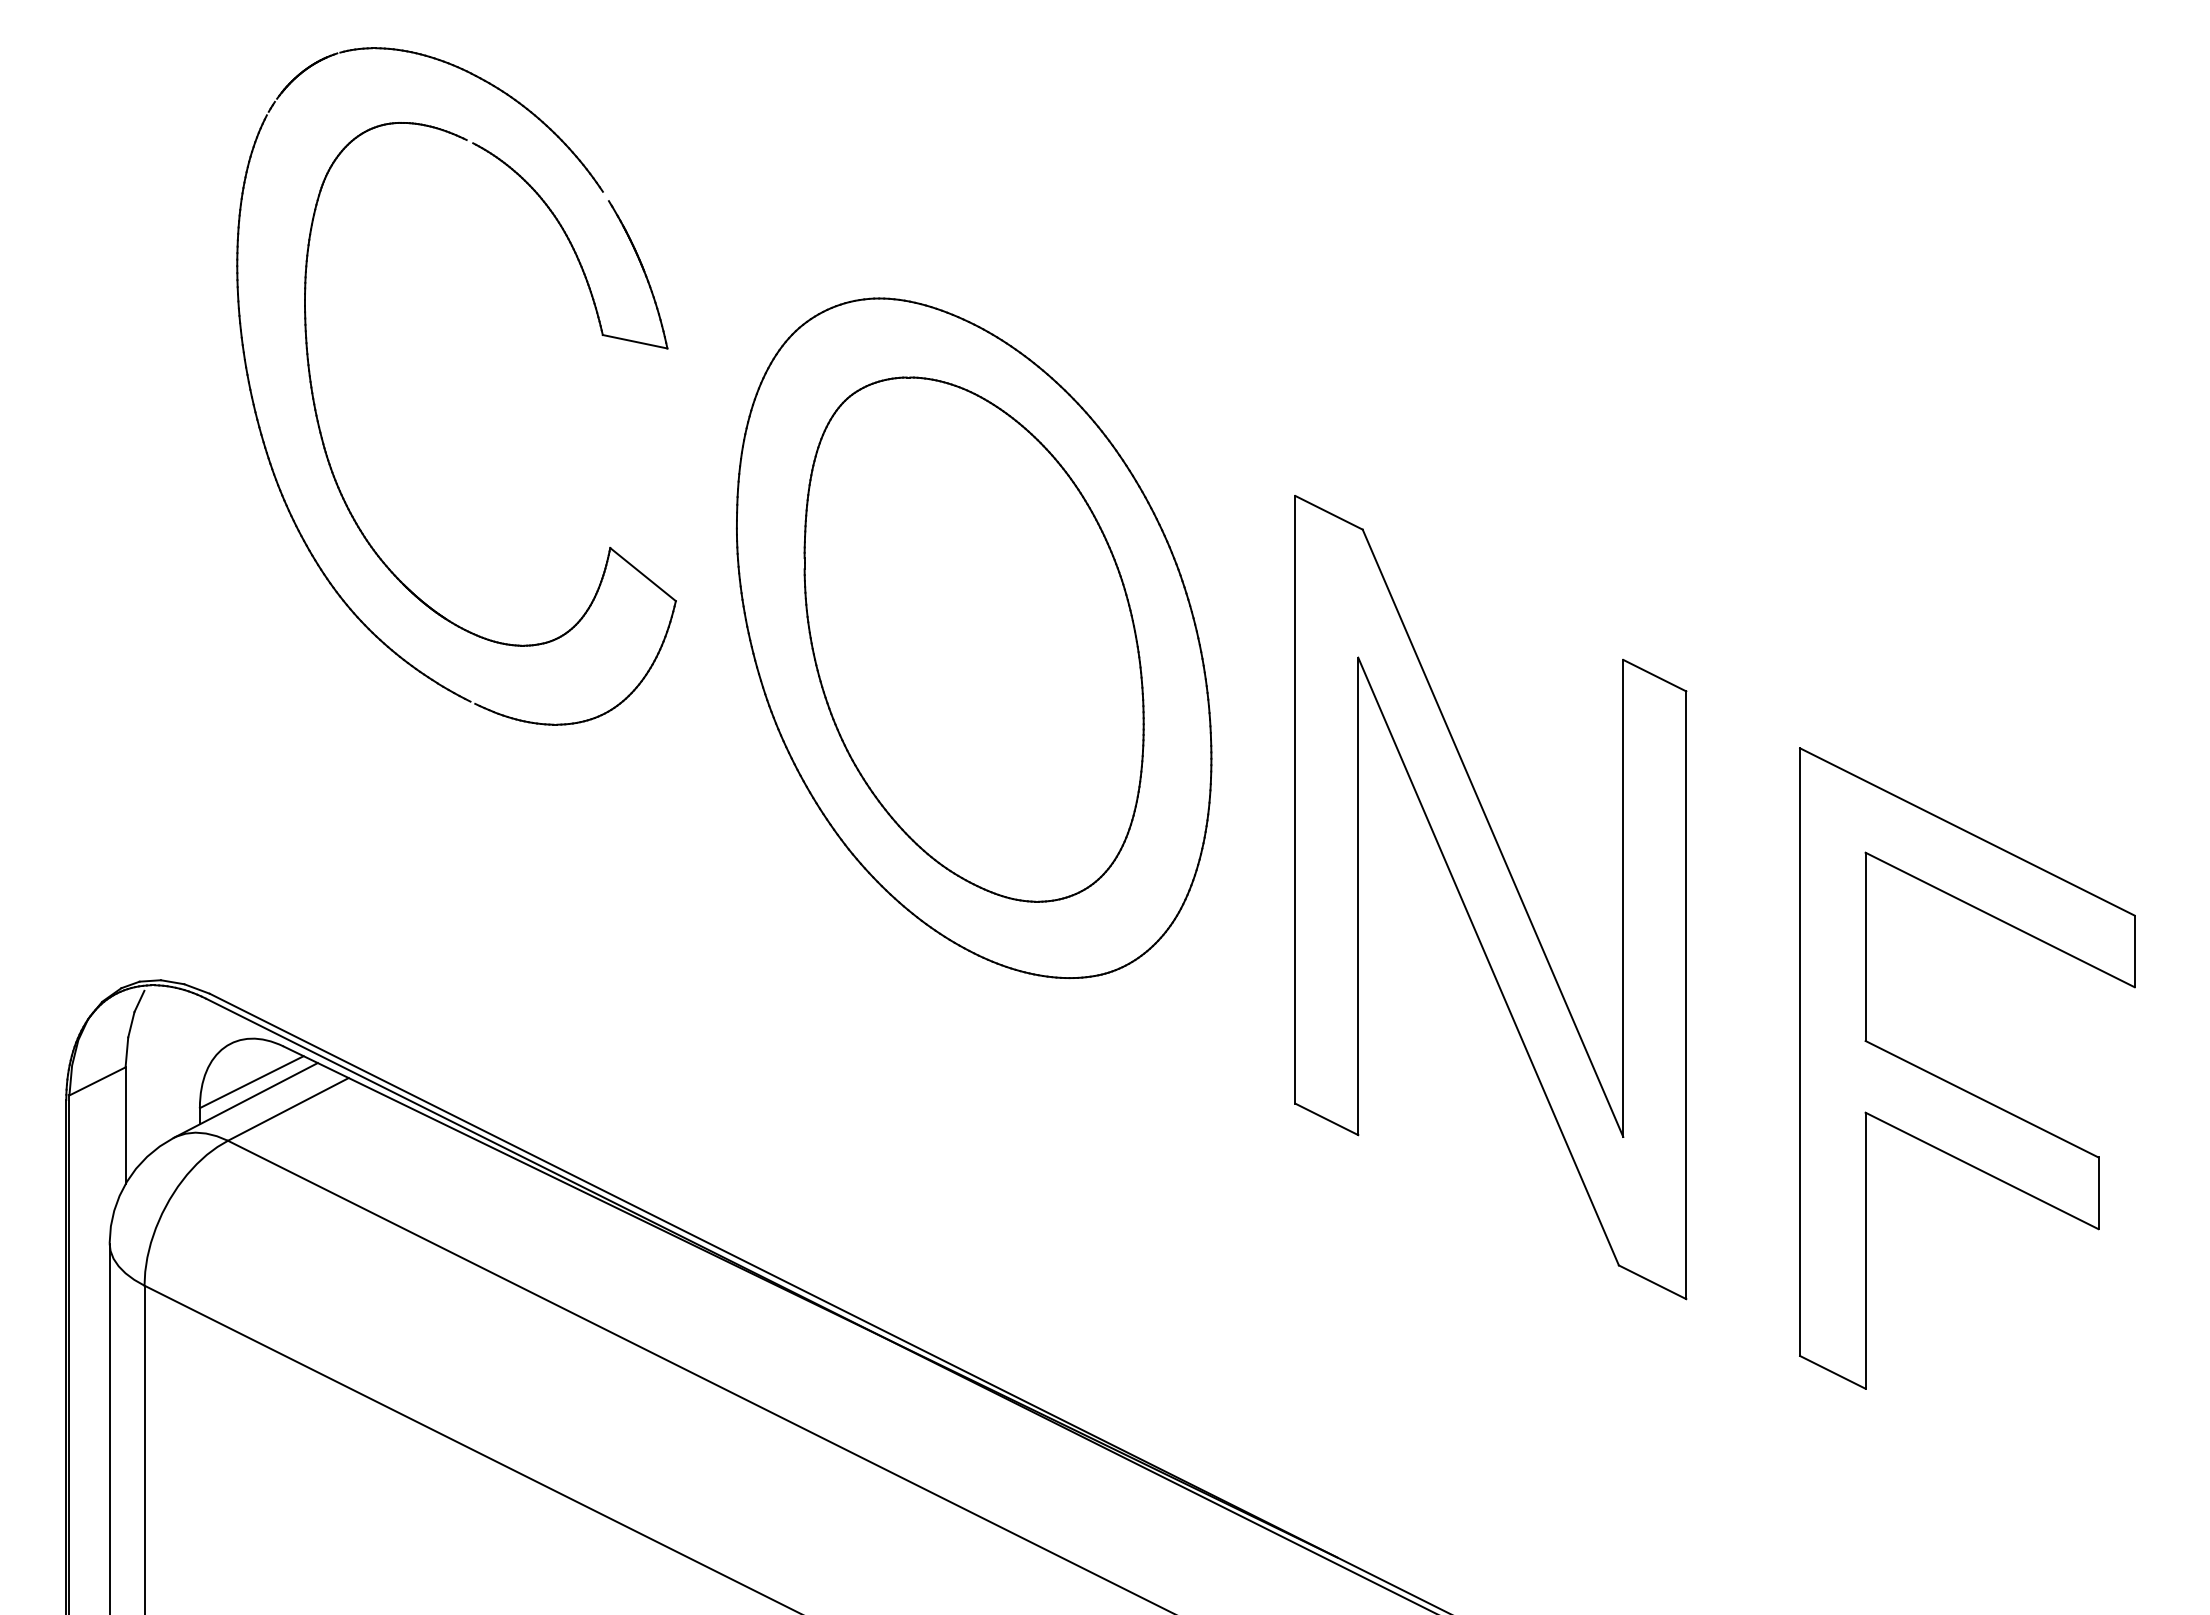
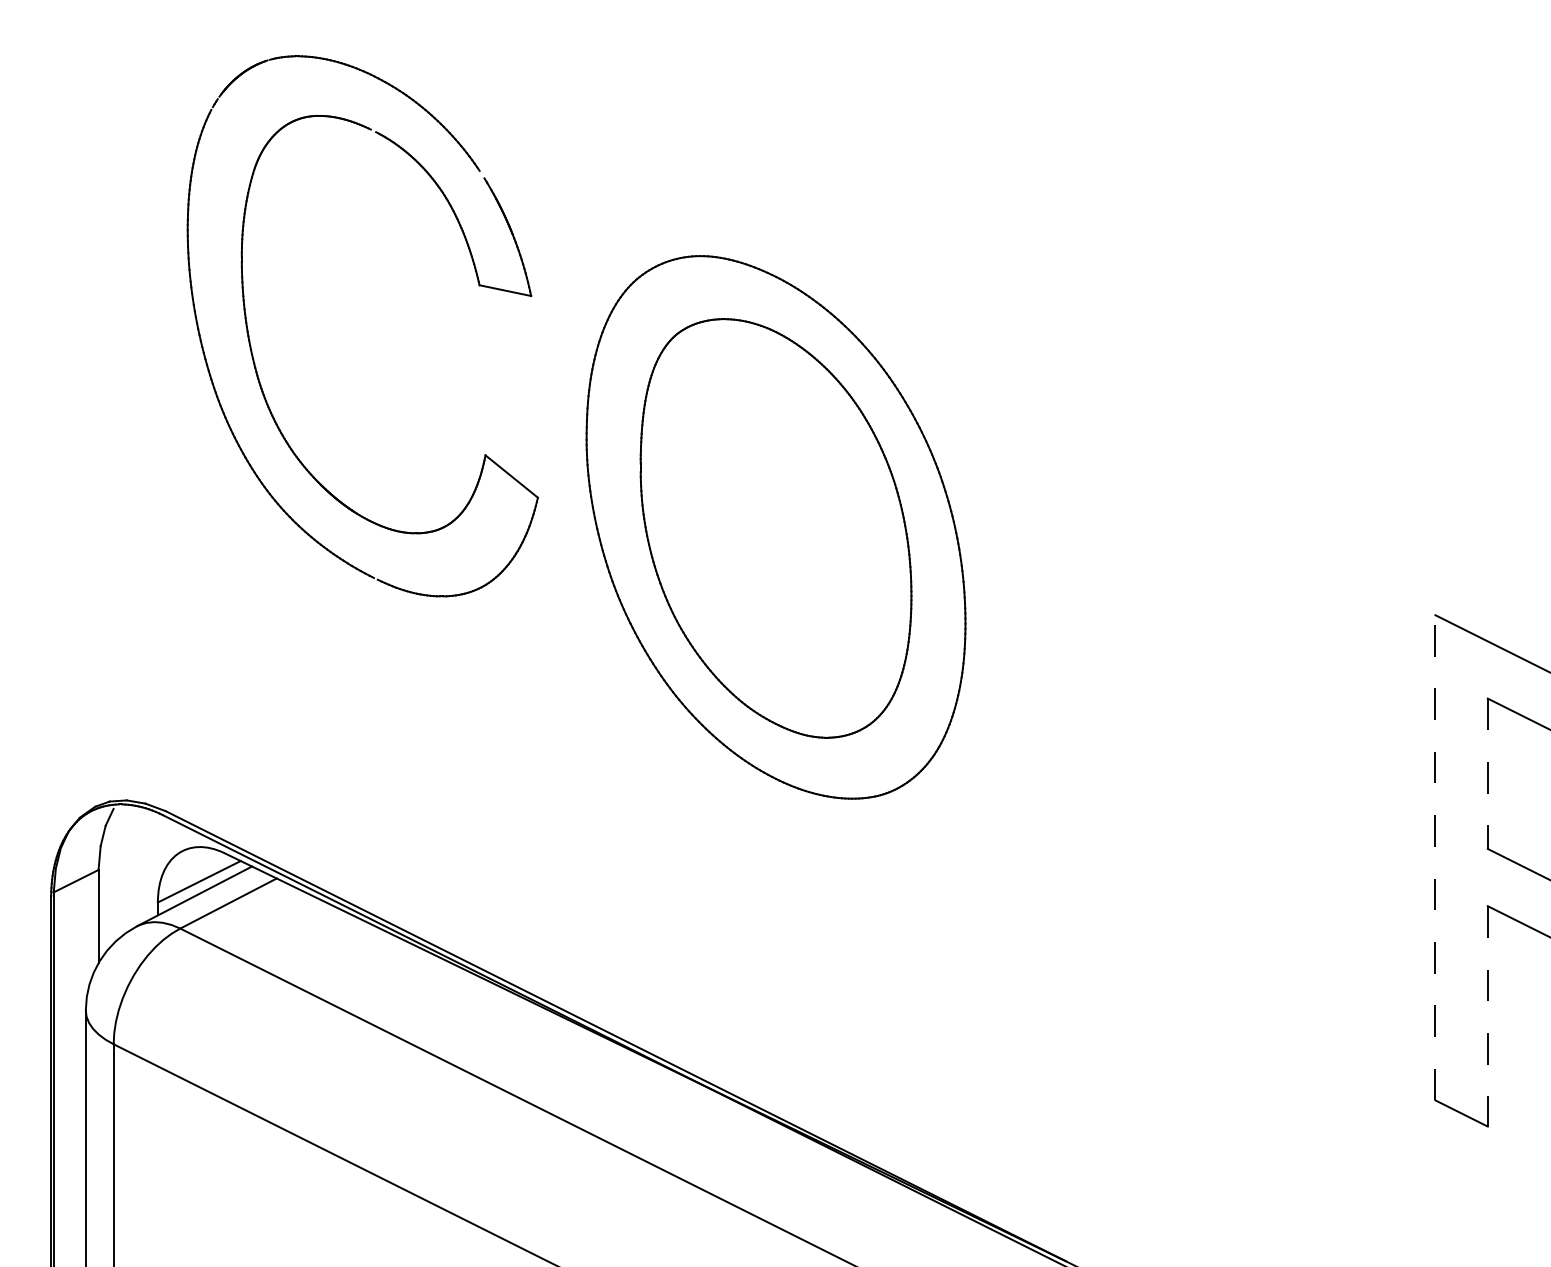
part: (1490, 897) -> (1188, 734), removed
line: (1865, 947) -> (1487, 774), solid -> dashed
line: (1800, 1052) -> (1435, 858), solid -> dashed
line: (1865, 1251) -> (1487, 1016), solid -> dashed

